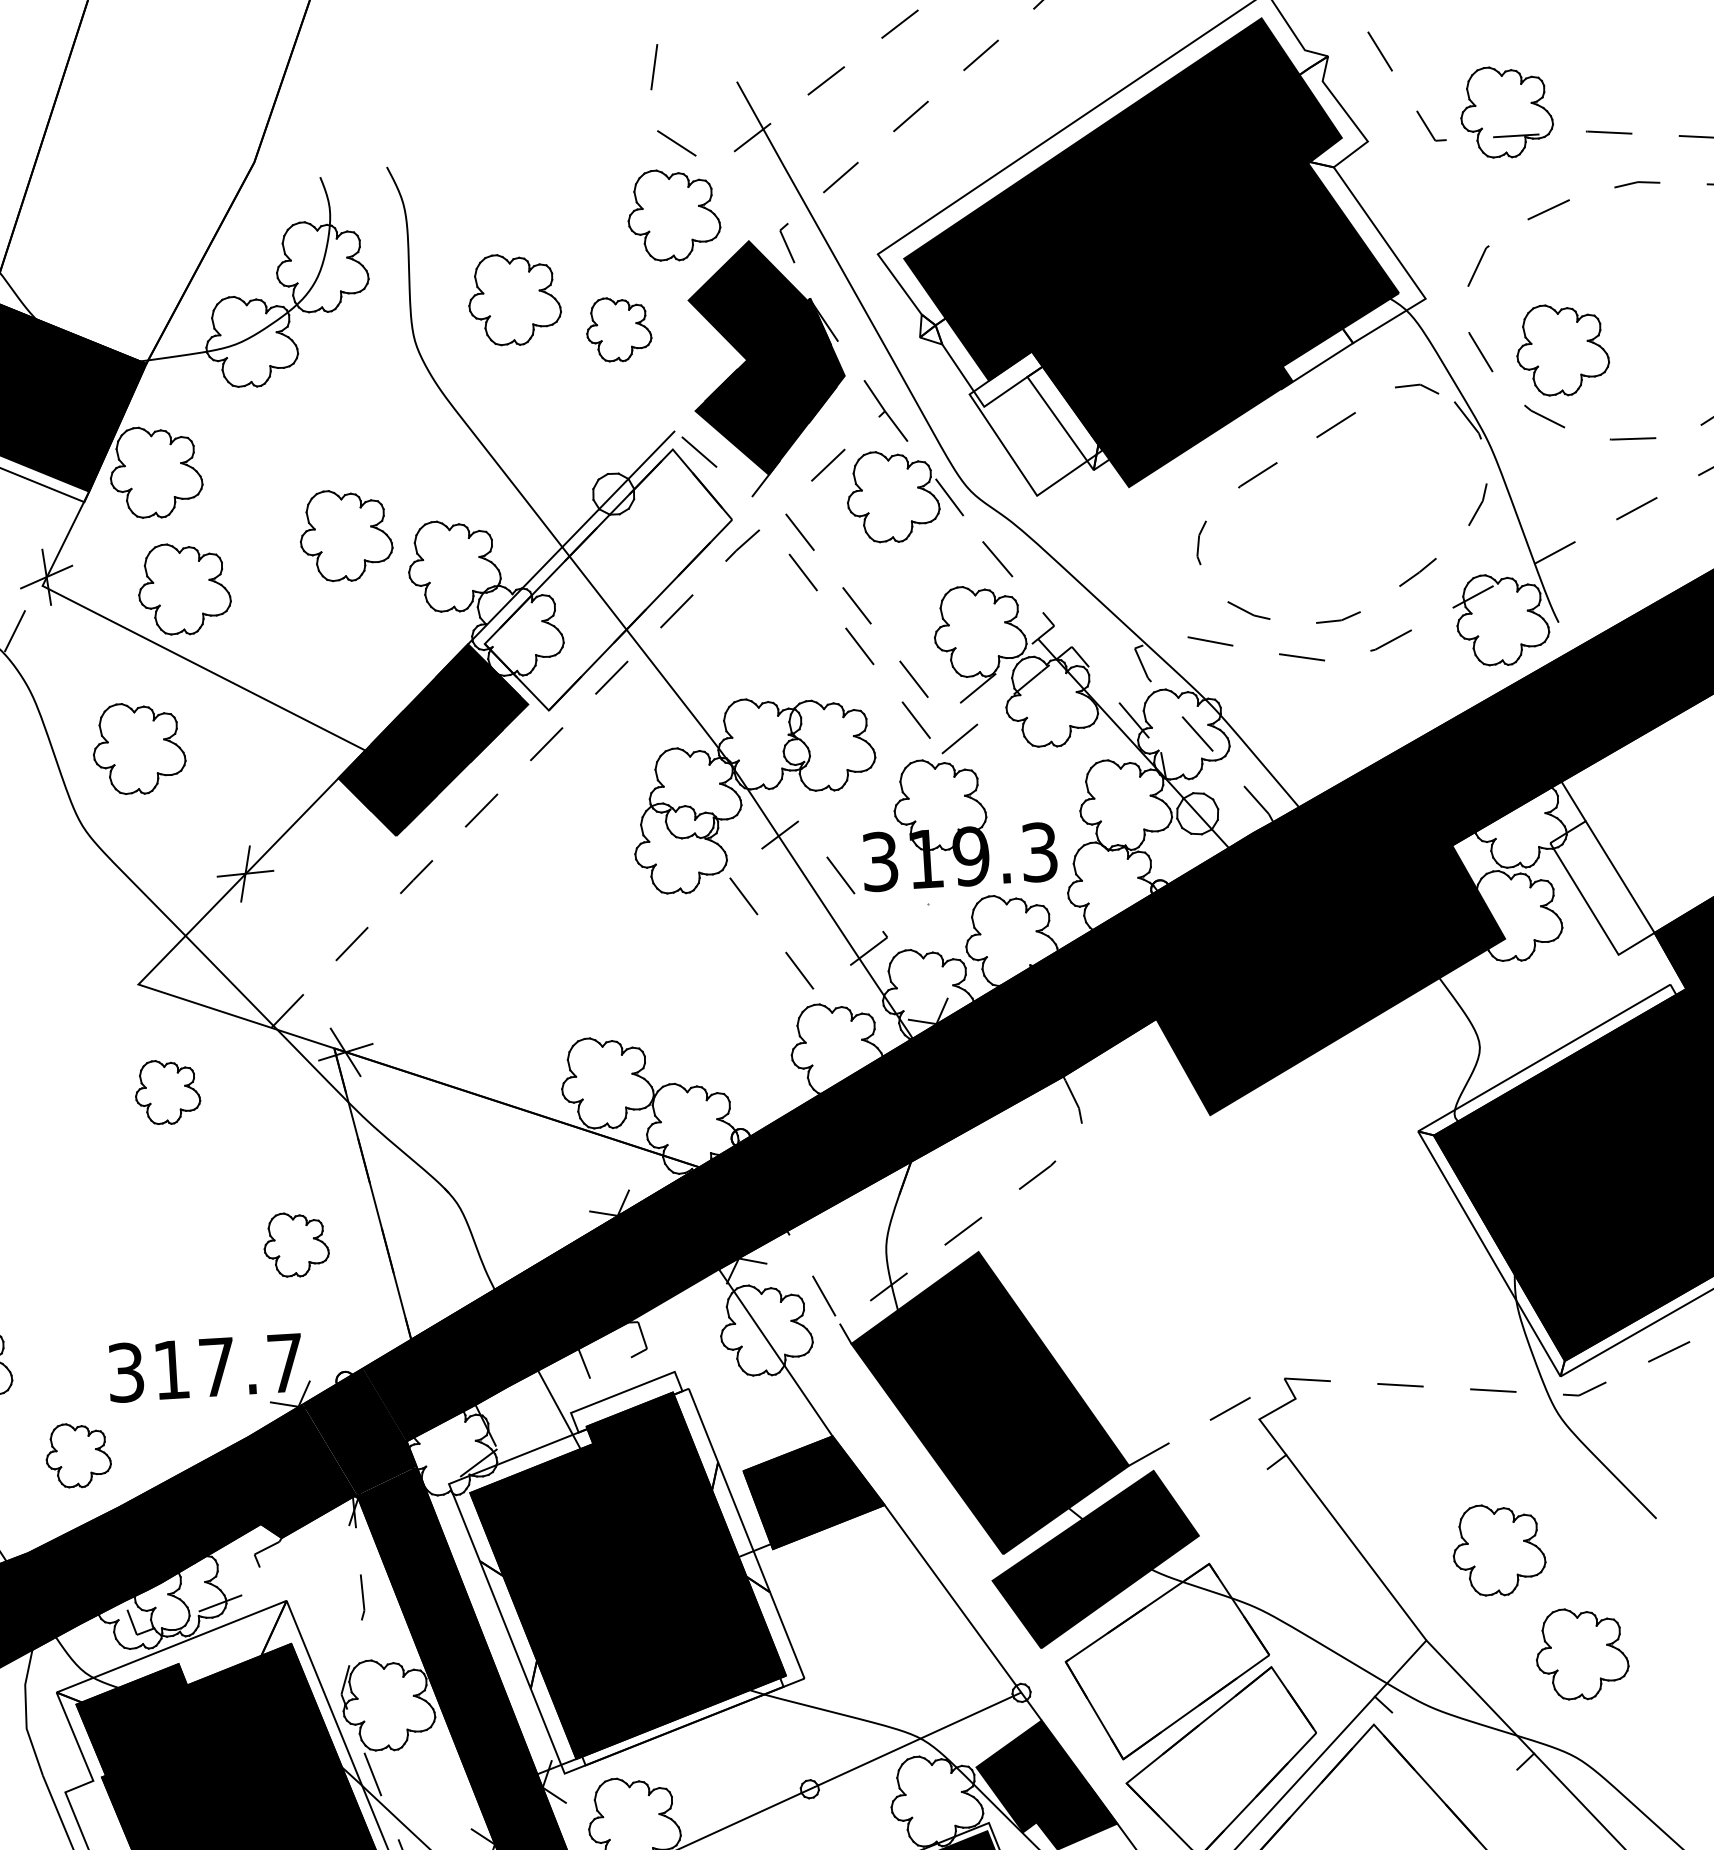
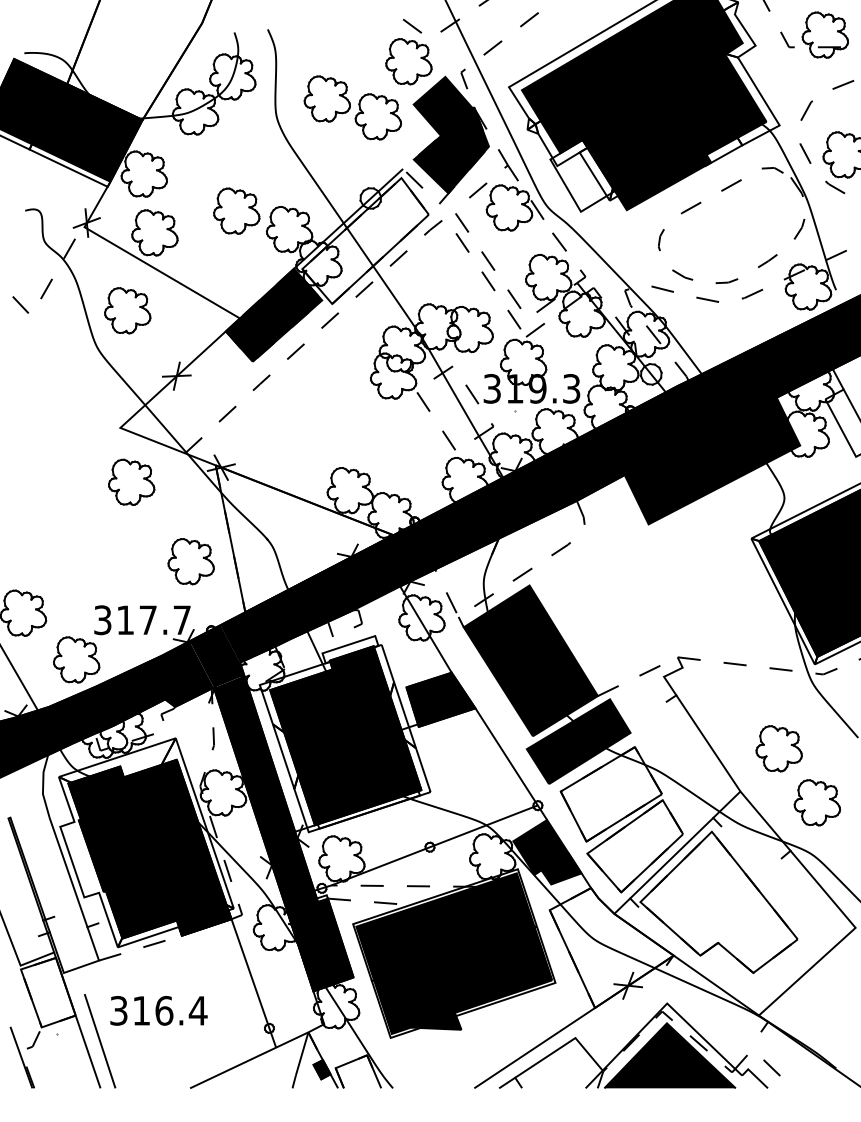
part: (617, 328) -> (377, 116), size x1.43
part: (167, 1090) -> (131, 481), size x1.43
part: (295, 1244) -> (190, 561), size x1.43
part: (77, 1454) -> (76, 659), size x1.43

